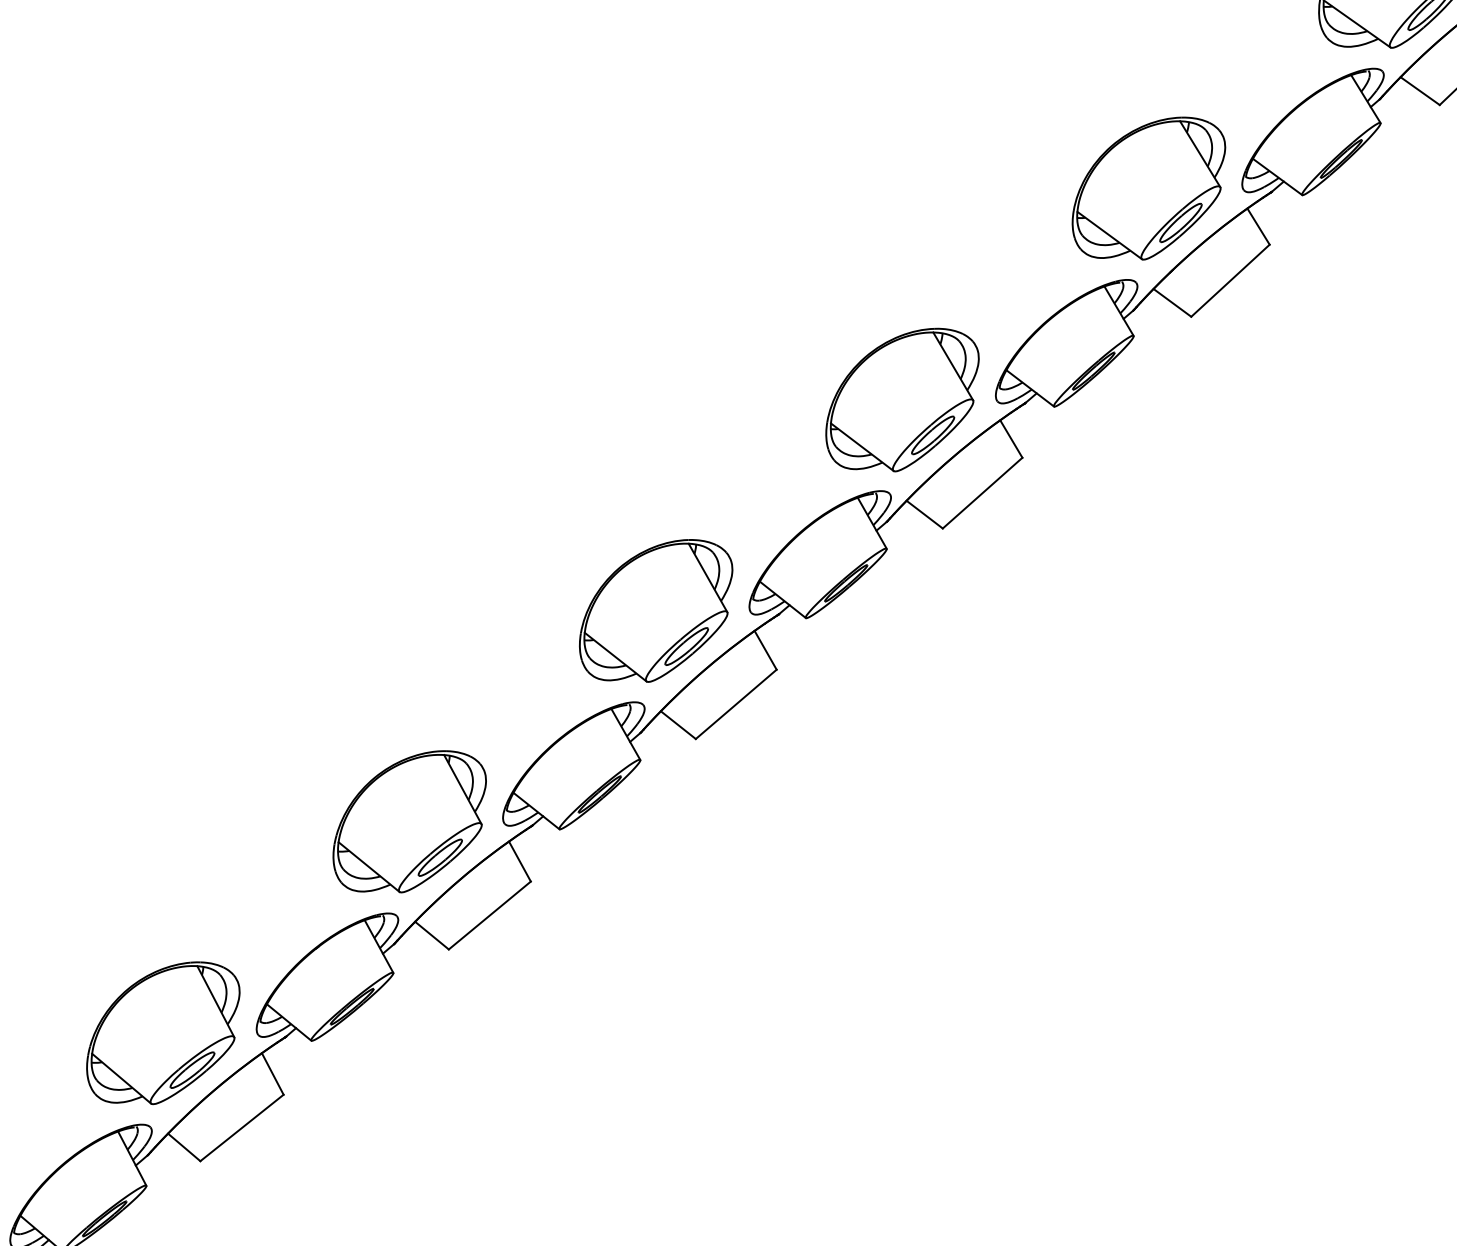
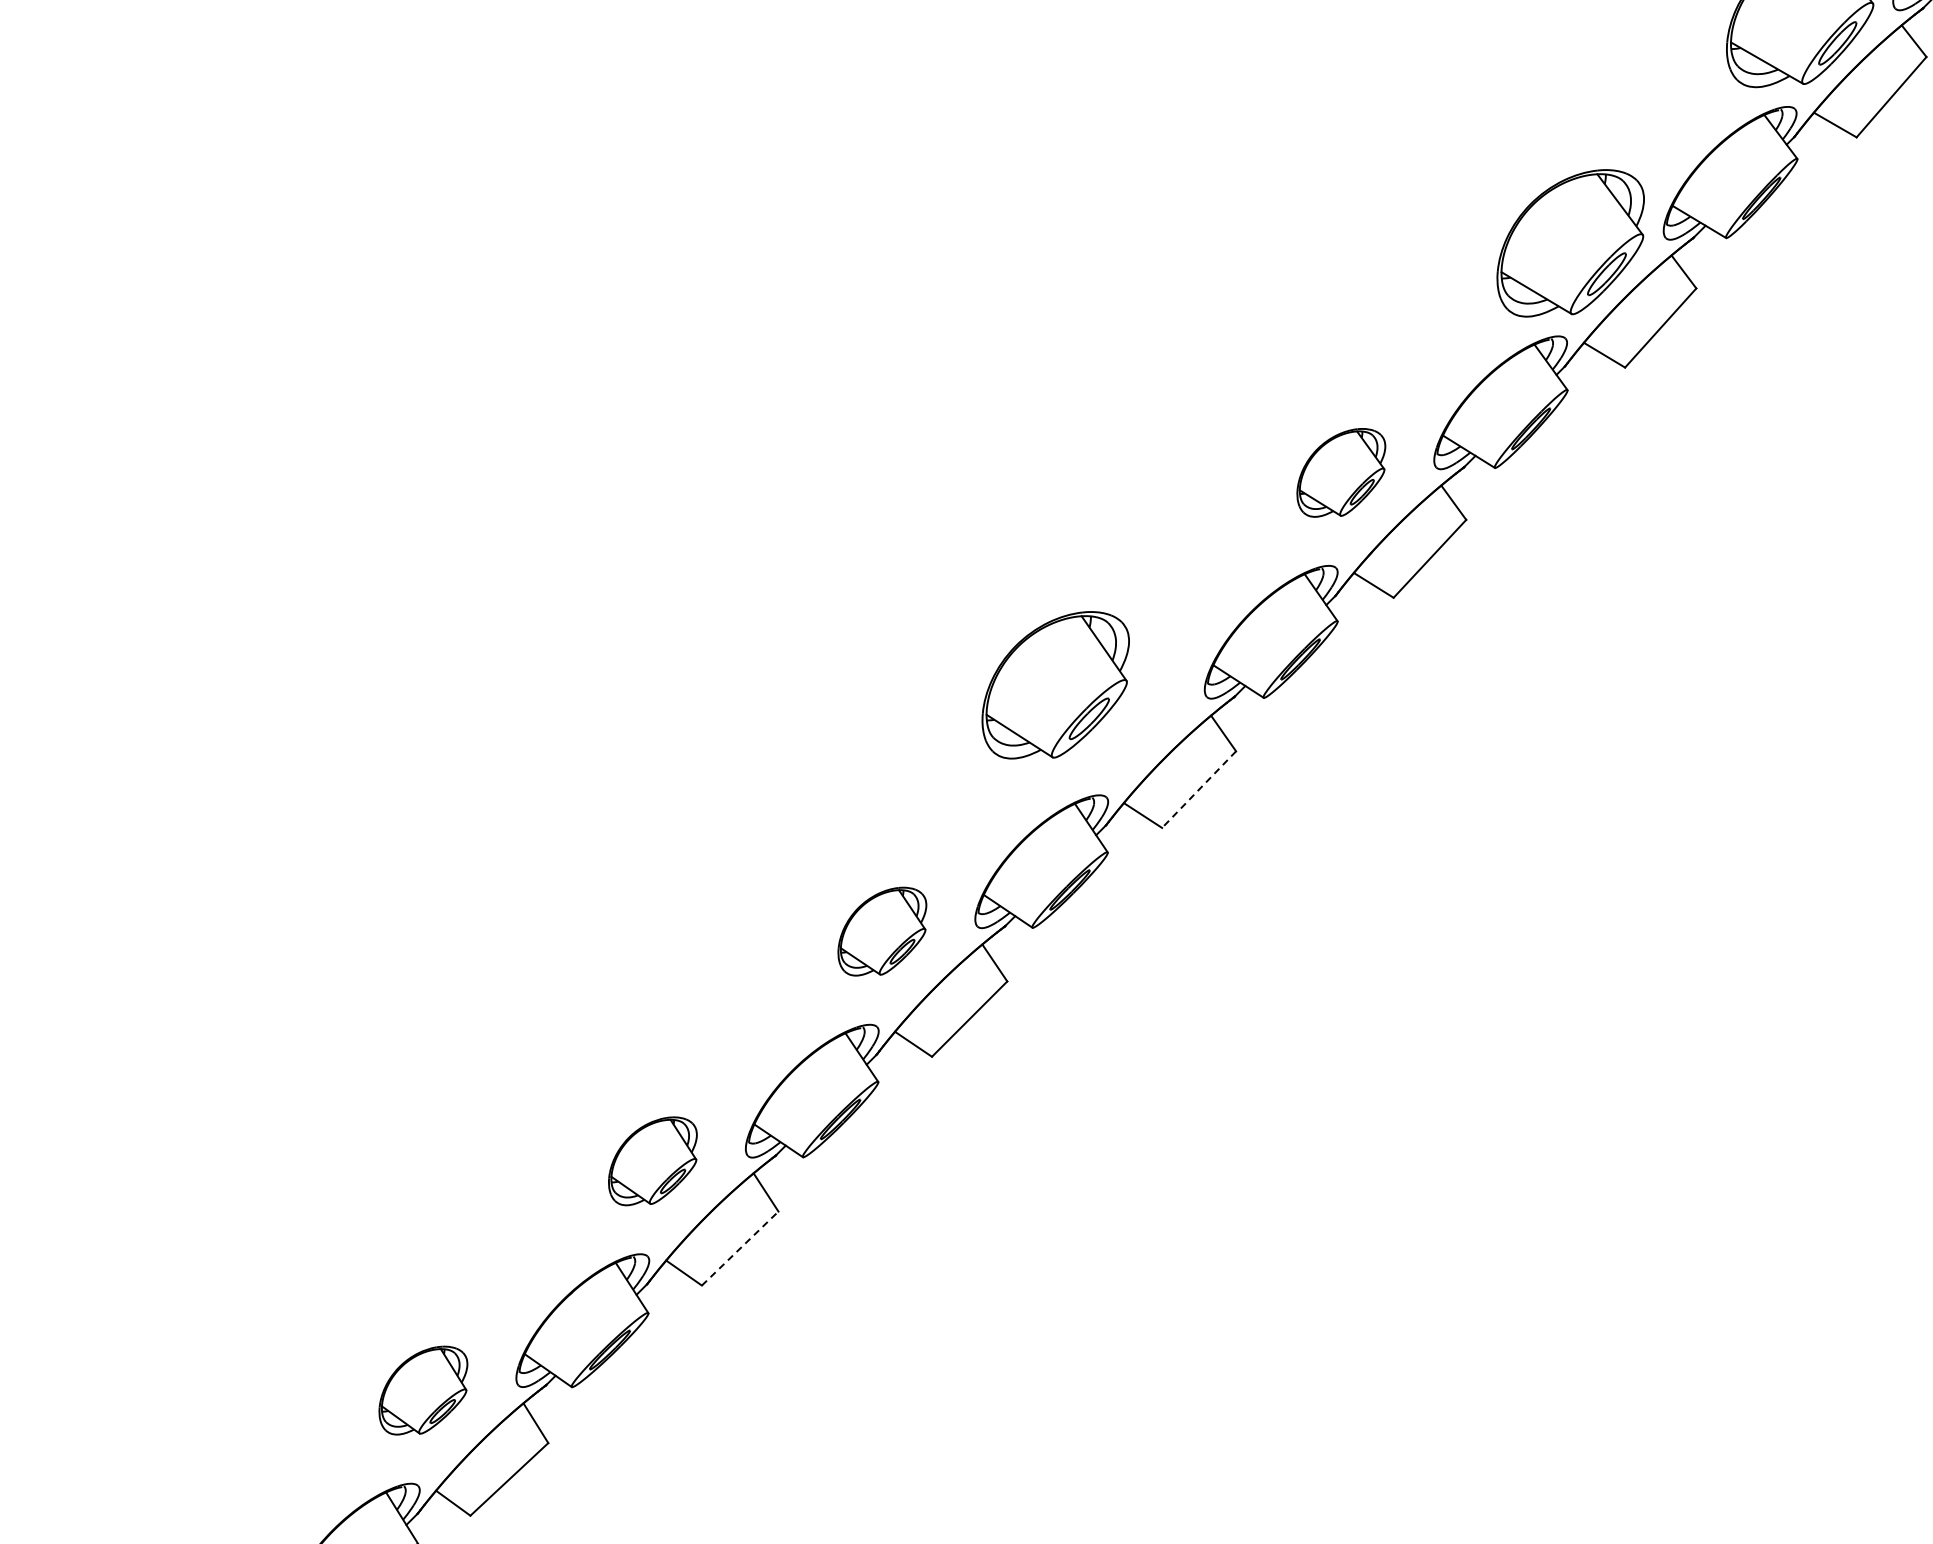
part: (1148, 187) -> (1341, 472), size x0.6
part: (901, 399) -> (1055, 685), moved
line: (982, 492) -> (1198, 789), solid -> dashed
part: (656, 610) -> (882, 931), size x0.6
part: (409, 821) -> (652, 1161), size x0.6
line: (490, 915) -> (740, 1248), solid -> dashed
part: (163, 1032) -> (423, 1390), size x0.6

